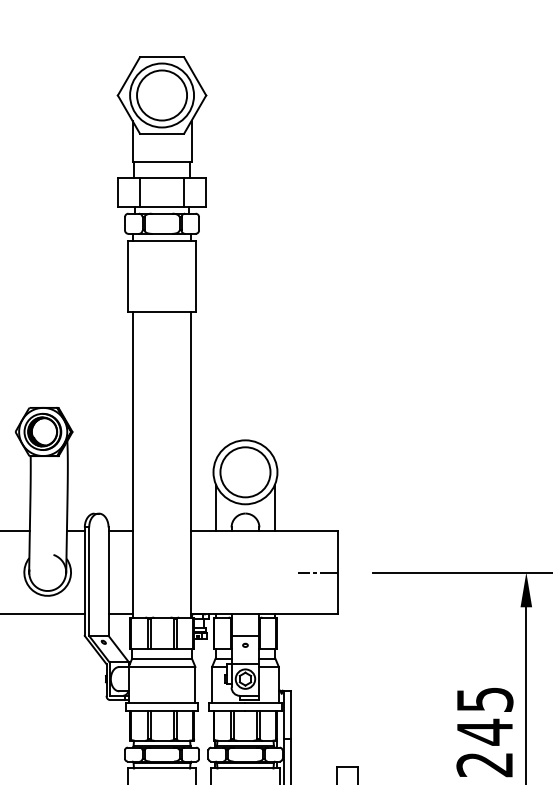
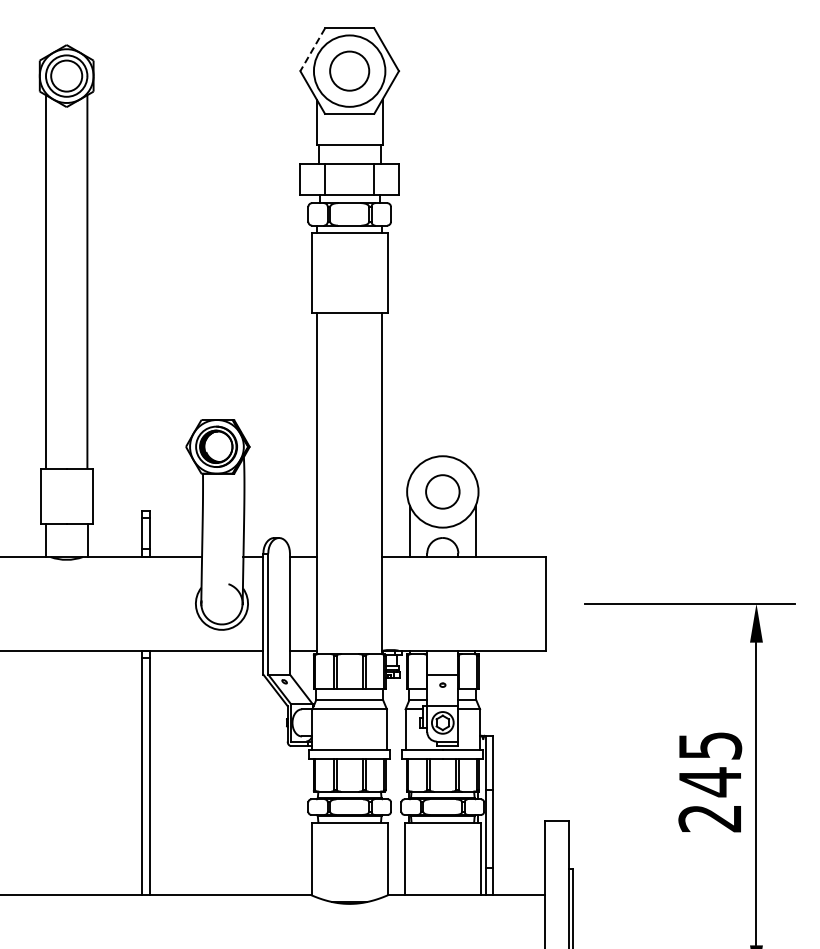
line: (128, 76) -> (312, 49), solid -> dashed
circle: (161, 95) -> (349, 71), size x0.7
circle: (245, 471) -> (442, 491), size x0.6
line: (317, 572) -> (523, 603), removed

